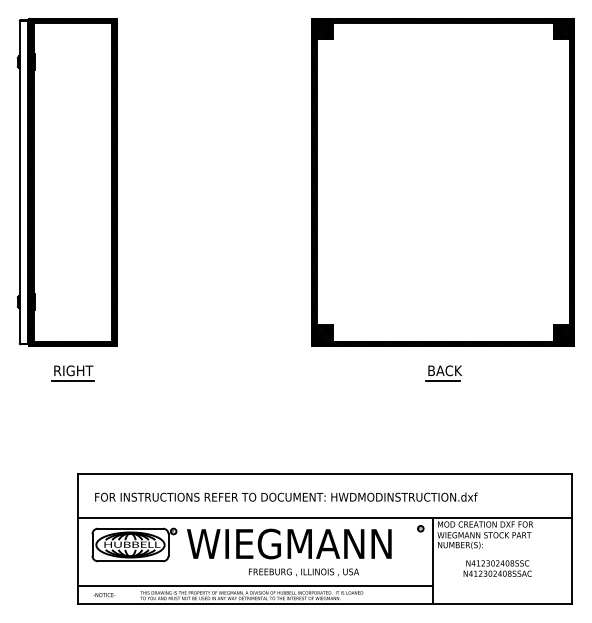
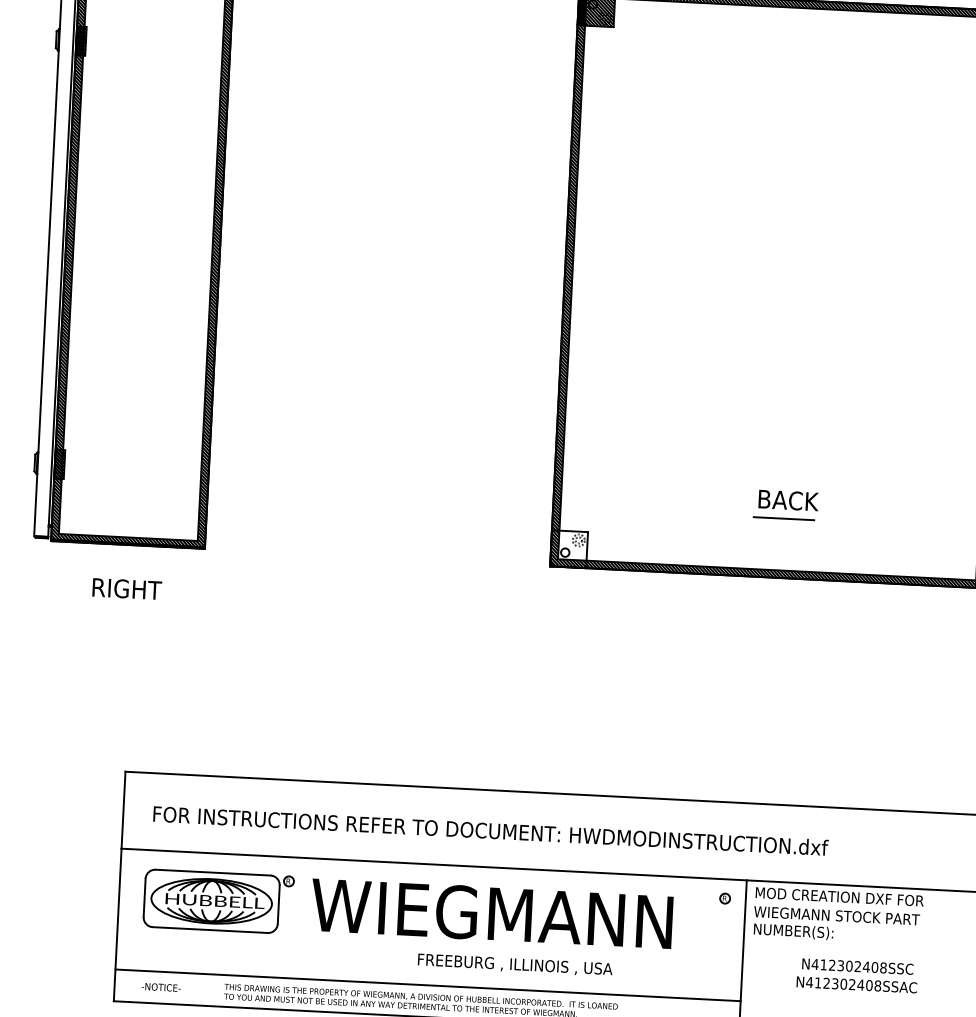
hatch: (322, 335) -> (569, 548), removed
part: (443, 373) -> (785, 505), moved
line: (72, 381) -> (123, 607), removed

